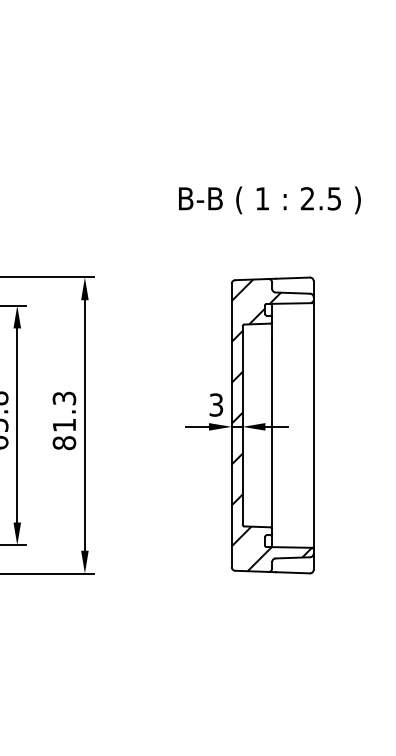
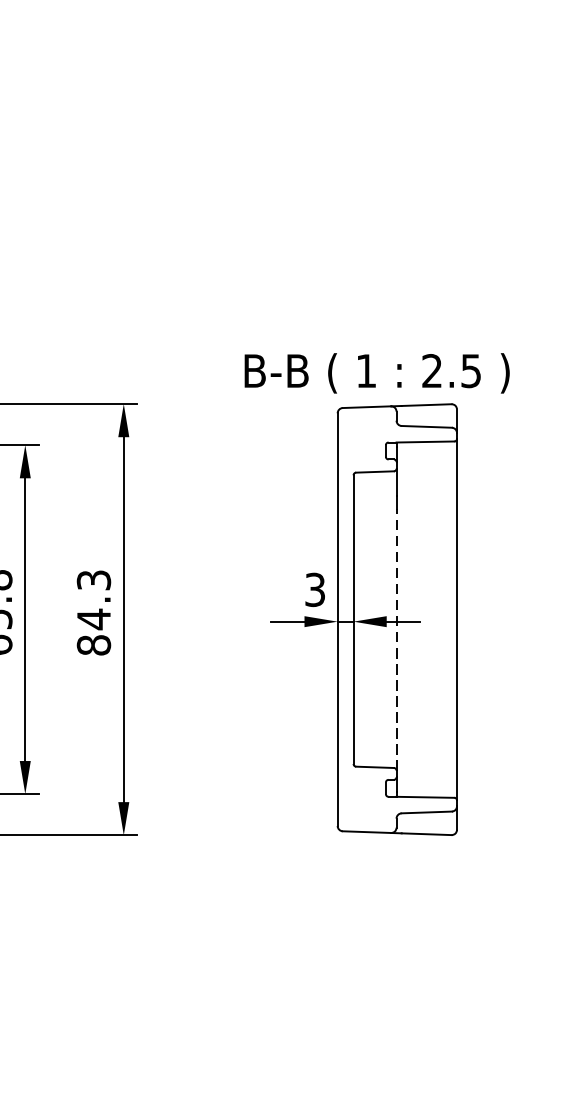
text: (269, 200) -> (376, 373), moved
text: (64, 425) -> (94, 619), 81.3 -> 84.3
hatch: (272, 425) -> (397, 619), removed
line: (272, 439) -> (397, 640), solid -> dashed

